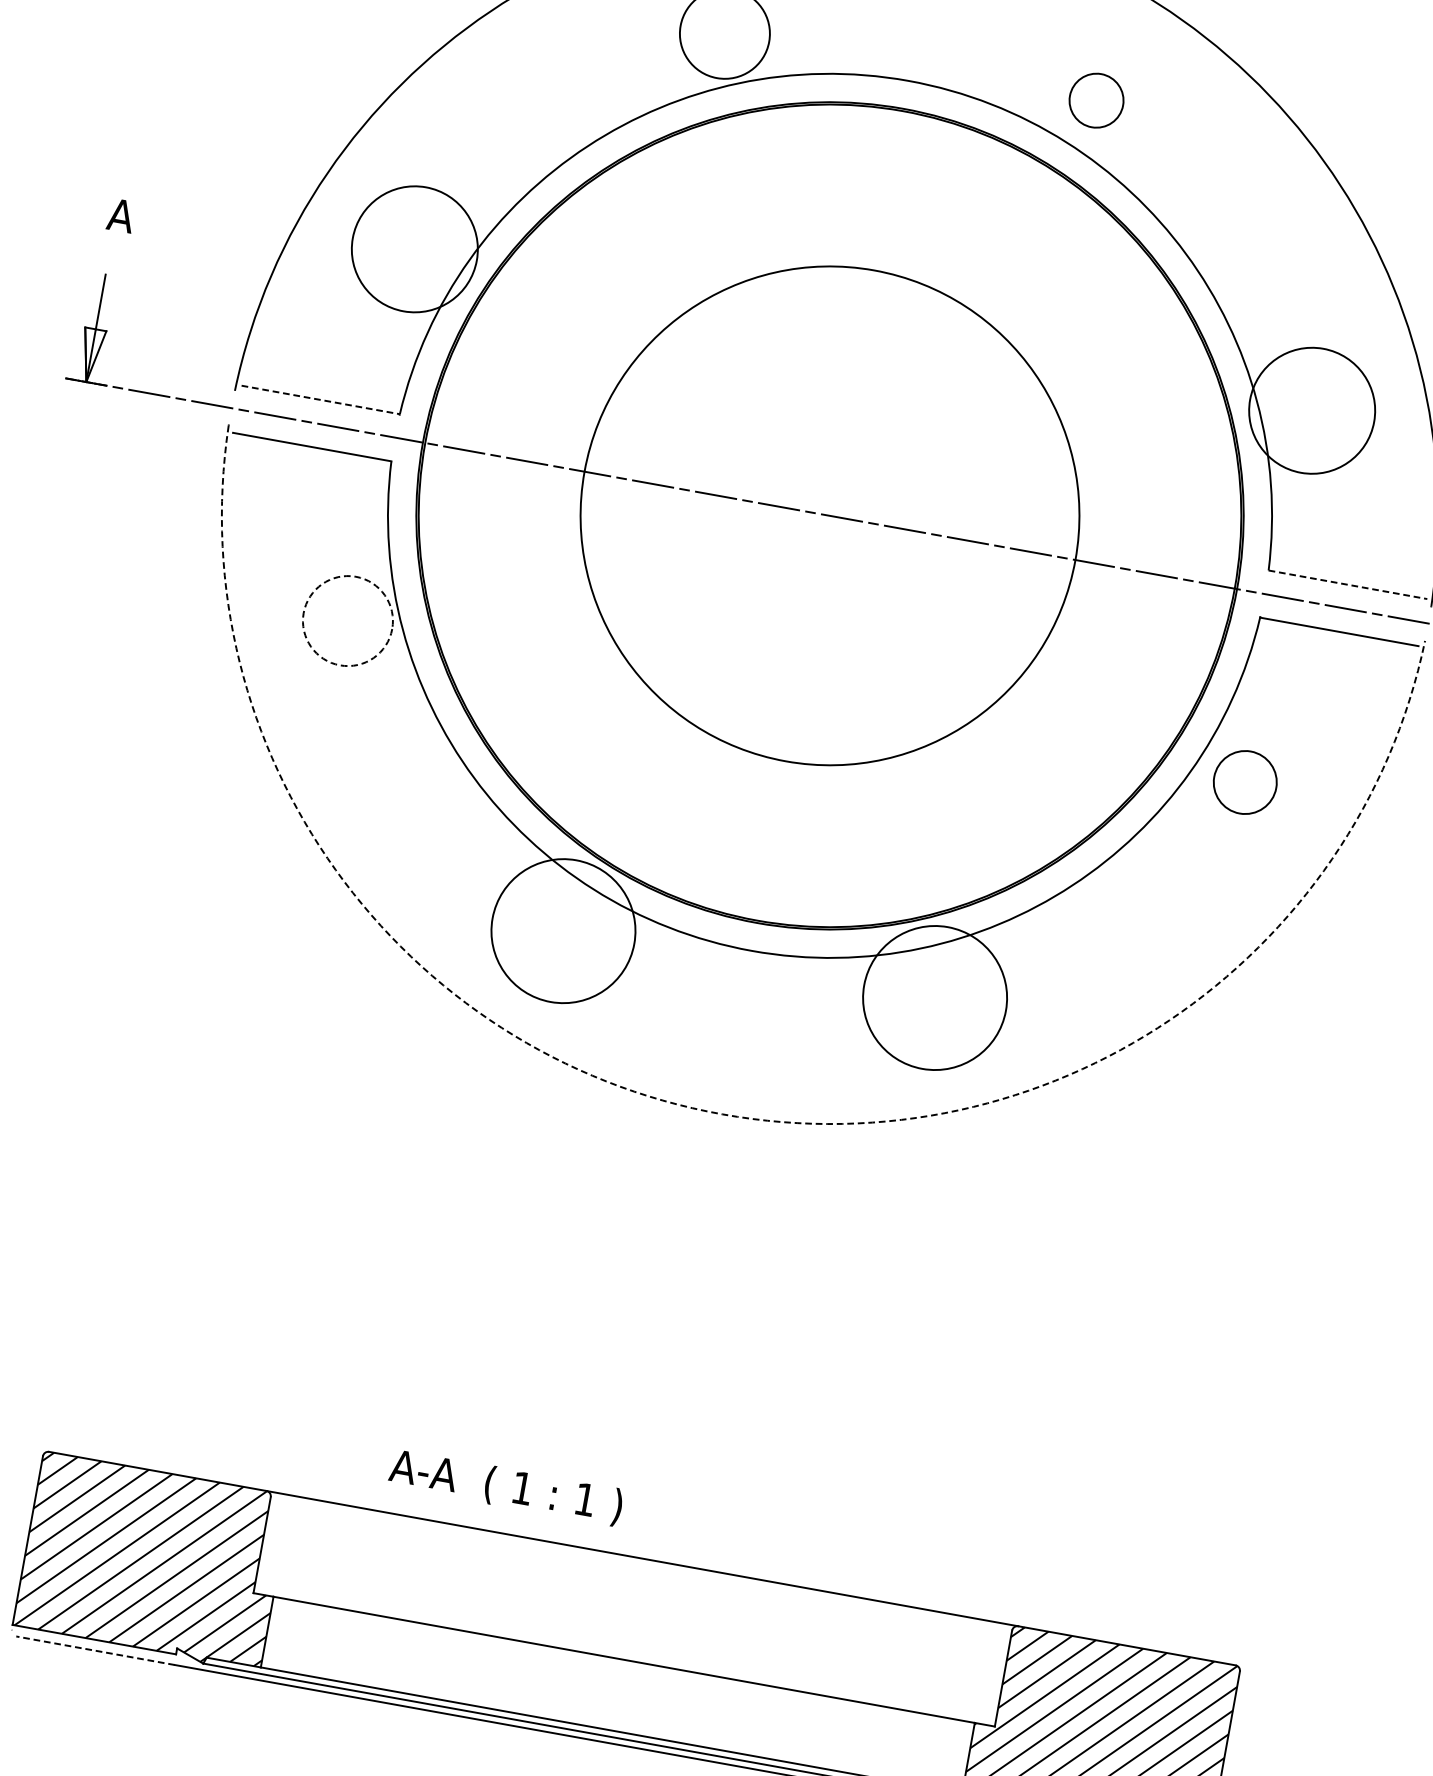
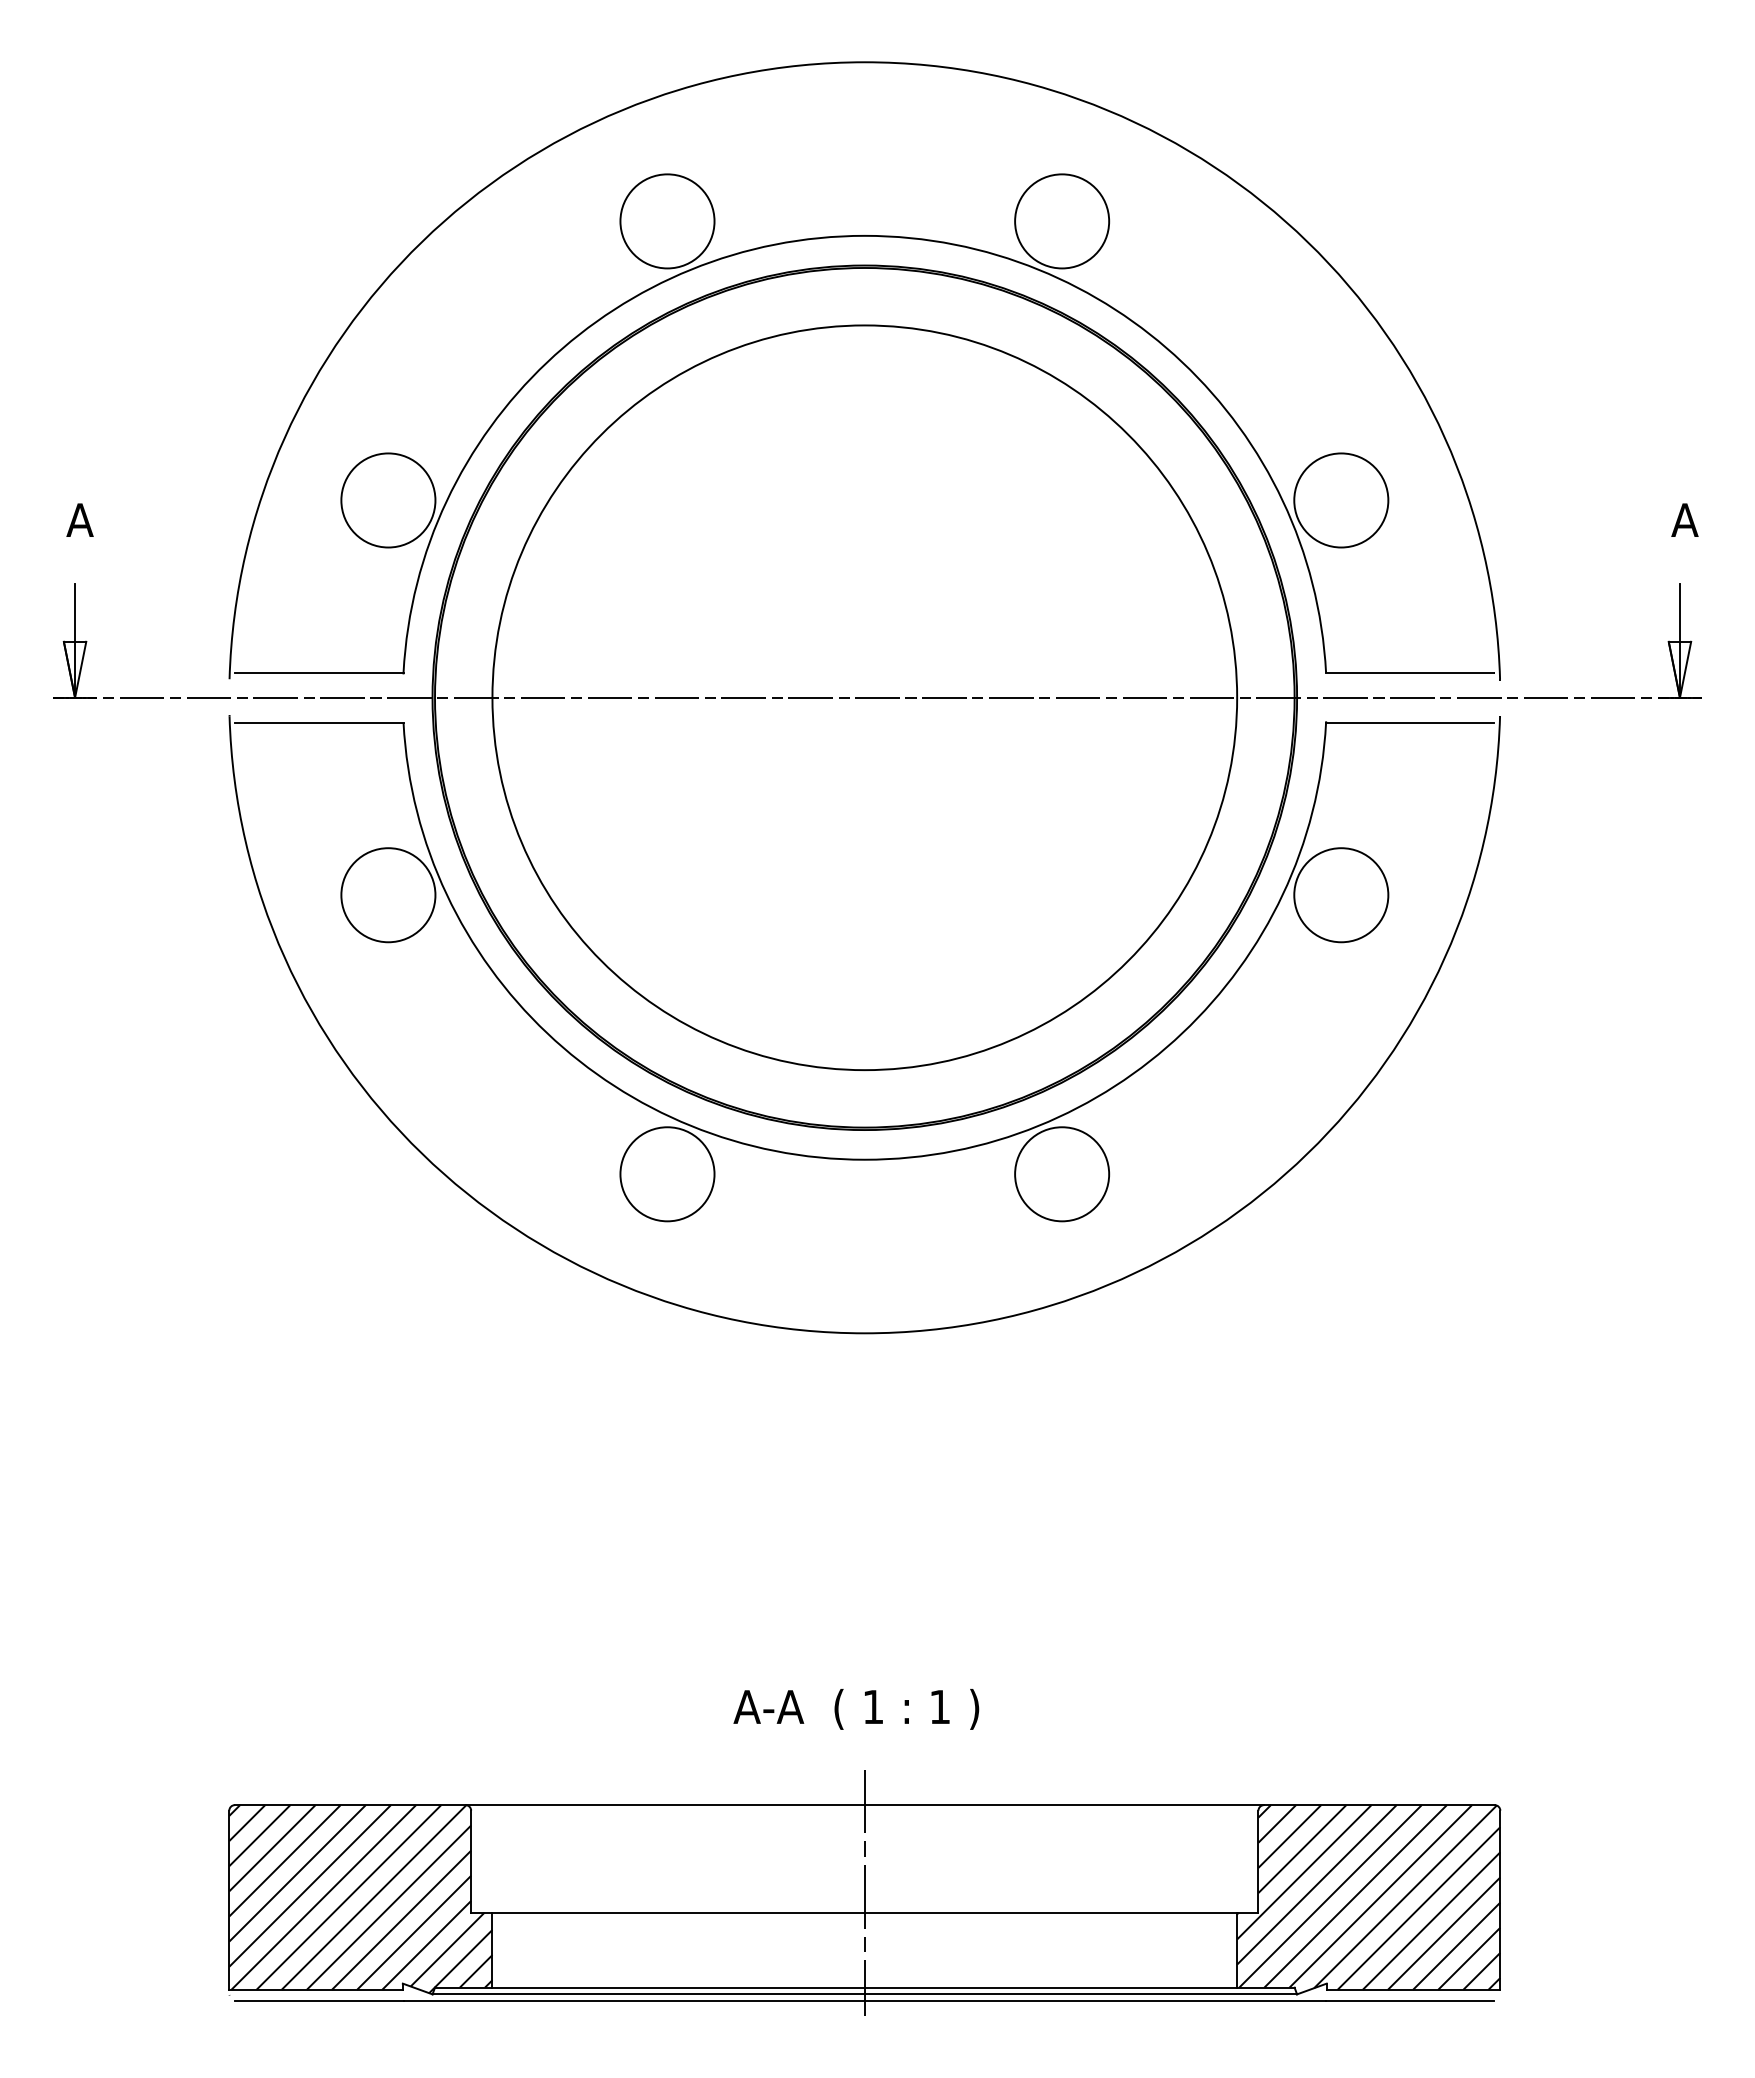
circle: (1096, 100) -> (1062, 221), size x1.67
circle: (414, 249) -> (388, 500), size x0.71
line: (320, 399) -> (319, 672), dashed -> solid
circle: (1312, 410) -> (1341, 500), size x0.71
circle: (829, 515) -> (864, 697), size x1.43
line: (1348, 584) -> (1410, 672), dashed -> solid
circle: (347, 621) -> (388, 895), dashed -> solid
circle: (1245, 782) -> (1341, 895), size x1.43
circle: (563, 931) -> (667, 1174), size x0.62
circle: (935, 998) -> (1062, 1174), size x0.62
arc: (722, 1114) -> (864, 1333), dashed -> solid
text: (506, 1487) -> (856, 1709), moved
line: (627, 1640) -> (864, 1892), added
line: (95, 1651) -> (319, 2001), dashed -> solid

